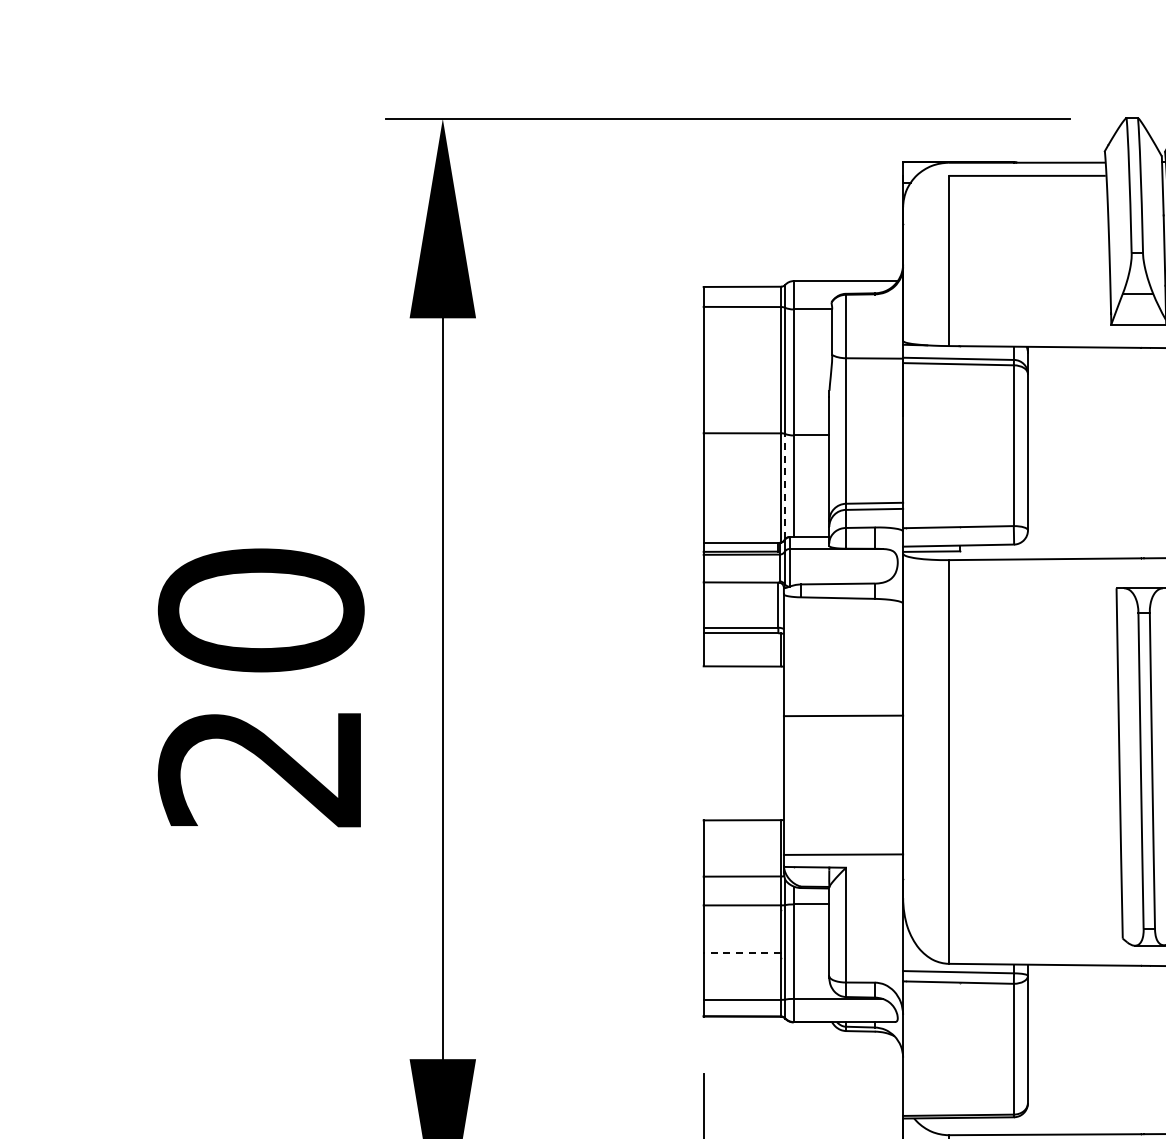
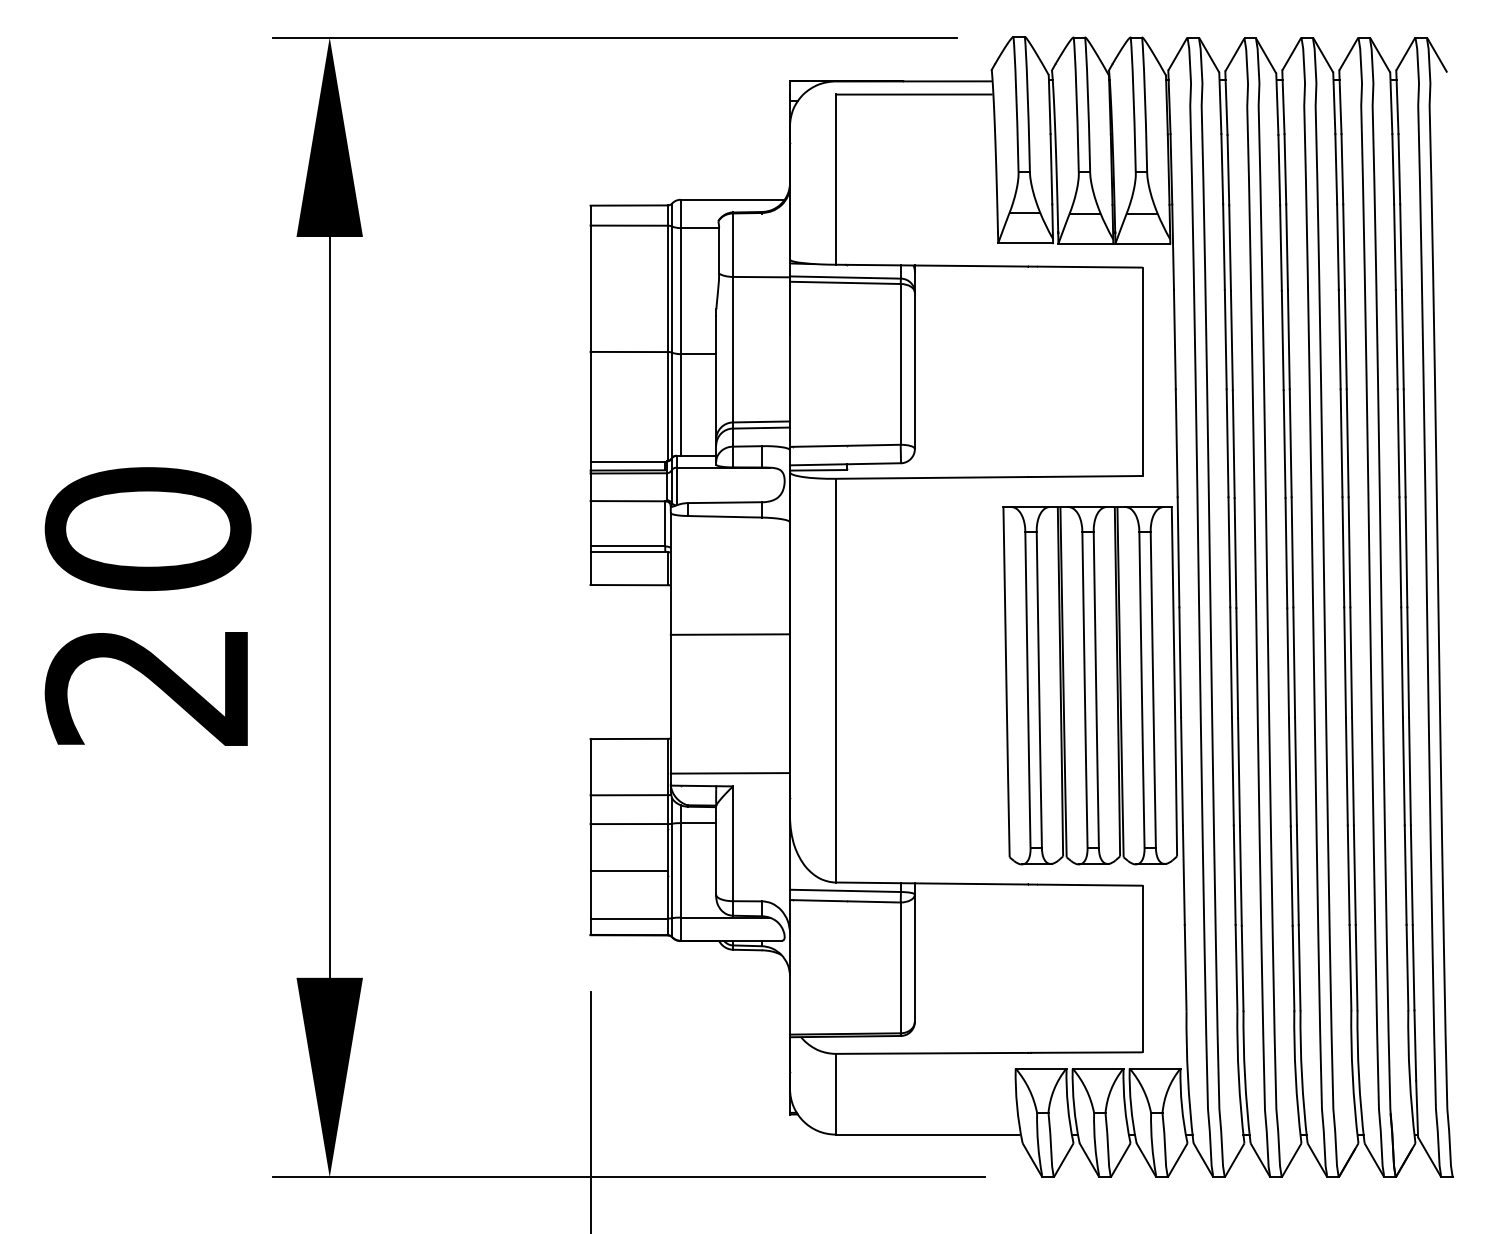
line: (785, 485) -> (672, 404), dashed -> solid
line: (742, 952) -> (629, 871), dashed -> solid

